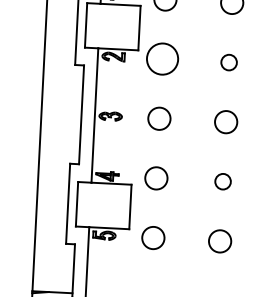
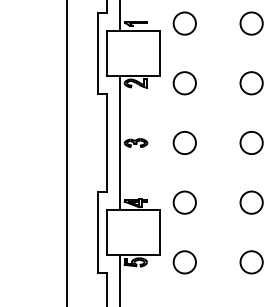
circle: (162, 59) -> (184, 83), size x0.71
circle: (229, 62) -> (251, 83), size x1.43
circle: (222, 181) -> (251, 202), size x1.43

